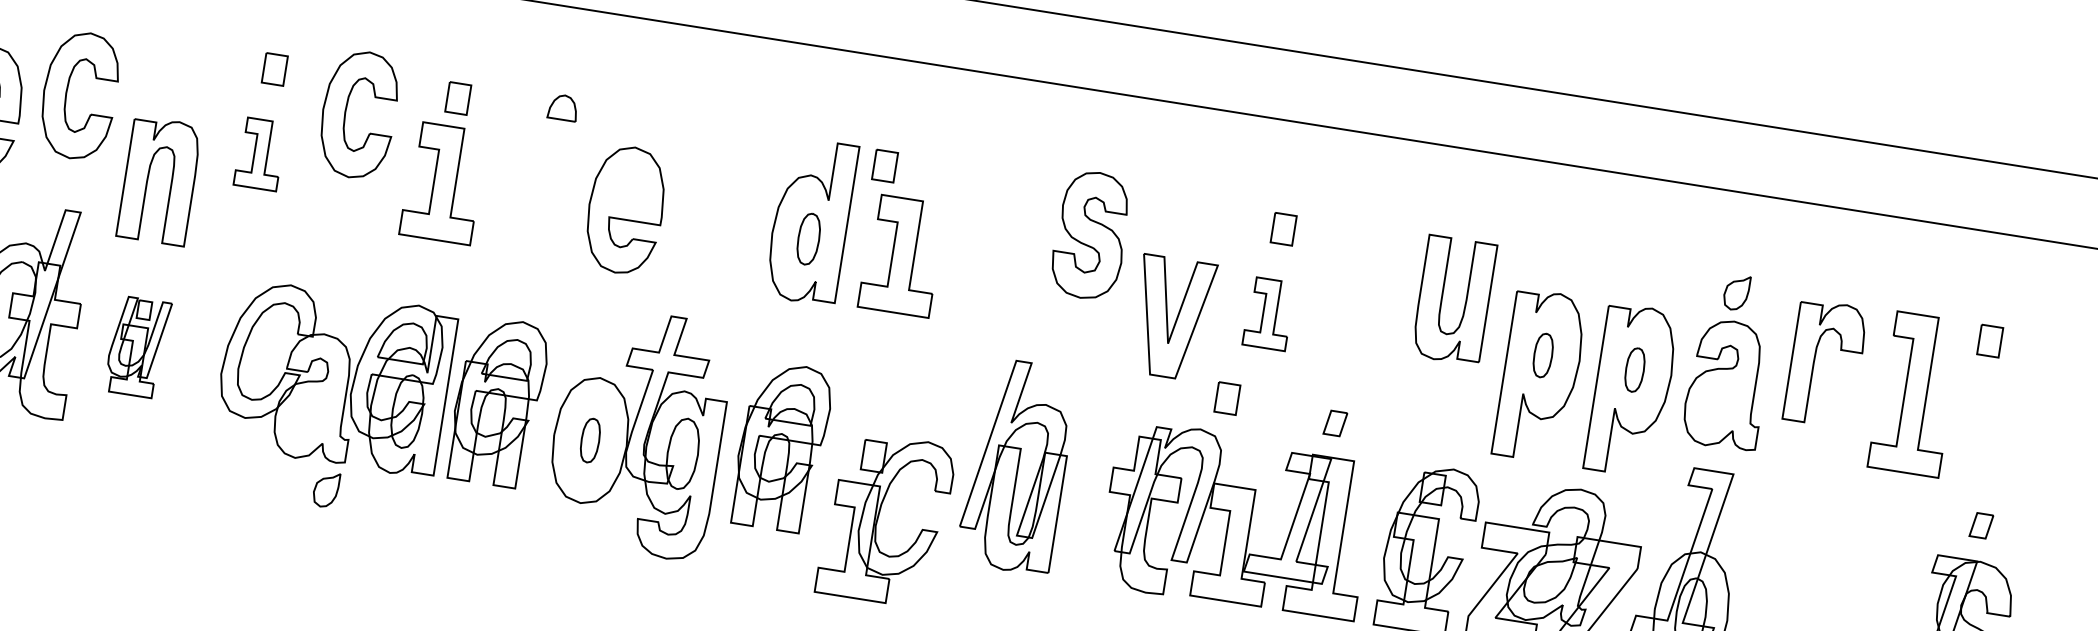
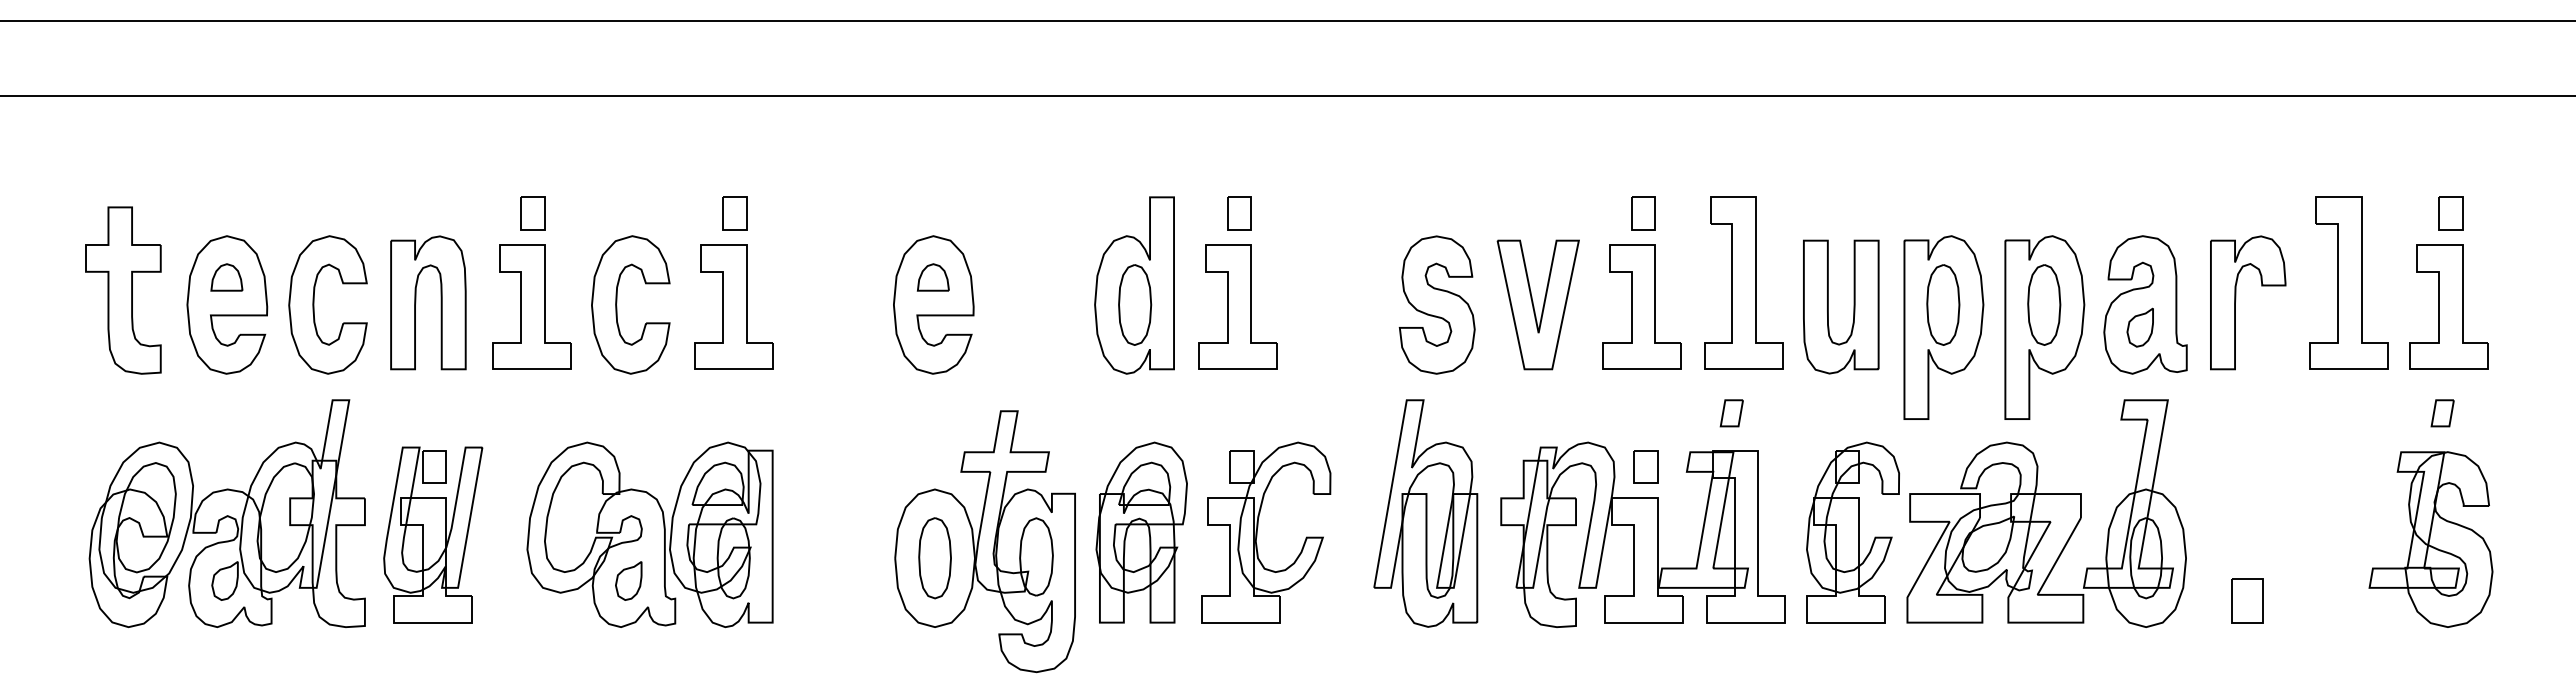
part: (67, 93) -> (314, 304), moved
part: (562, 107) -> (932, 277), moved
part: (346, 111) -> (617, 303), moved
part: (259, 153) -> (531, 306), size x1.67
part: (884, 165) -> (1239, 213), moved
part: (148, 178) -> (416, 302), moved
part: (1090, 234) -> (1436, 304), moved
part: (809, 238) -> (1135, 304), size x1.43
part: (1735, 292) -> (2139, 327), moved
part: (1465, 301) -> (1853, 306), moved
part: (1364, 306) -> (1743, 282), added
part: (1268, 313) -> (1641, 306), size x1.67
part: (1171, 317) -> (1537, 304), moved
part: (1989, 341) -> (2450, 213), moved
part: (138, 346) -> (433, 534), size x1.67
part: (1543, 355) -> (1943, 304), size x1.67
part: (1815, 359) -> (2236, 300), moved
part: (1635, 369) -> (2044, 304), size x1.67
part: (1227, 398) -> (1645, 466), moved
part: (498, 401) -> (829, 532), removed
part: (2002, 429) -> (2448, 306), added
part: (589, 440) -> (934, 558), size x1.67
part: (1017, 466) -> (1425, 513), moved
part: (326, 489) -> (628, 580), moved
part: (878, 518) -> (1257, 532), moved

